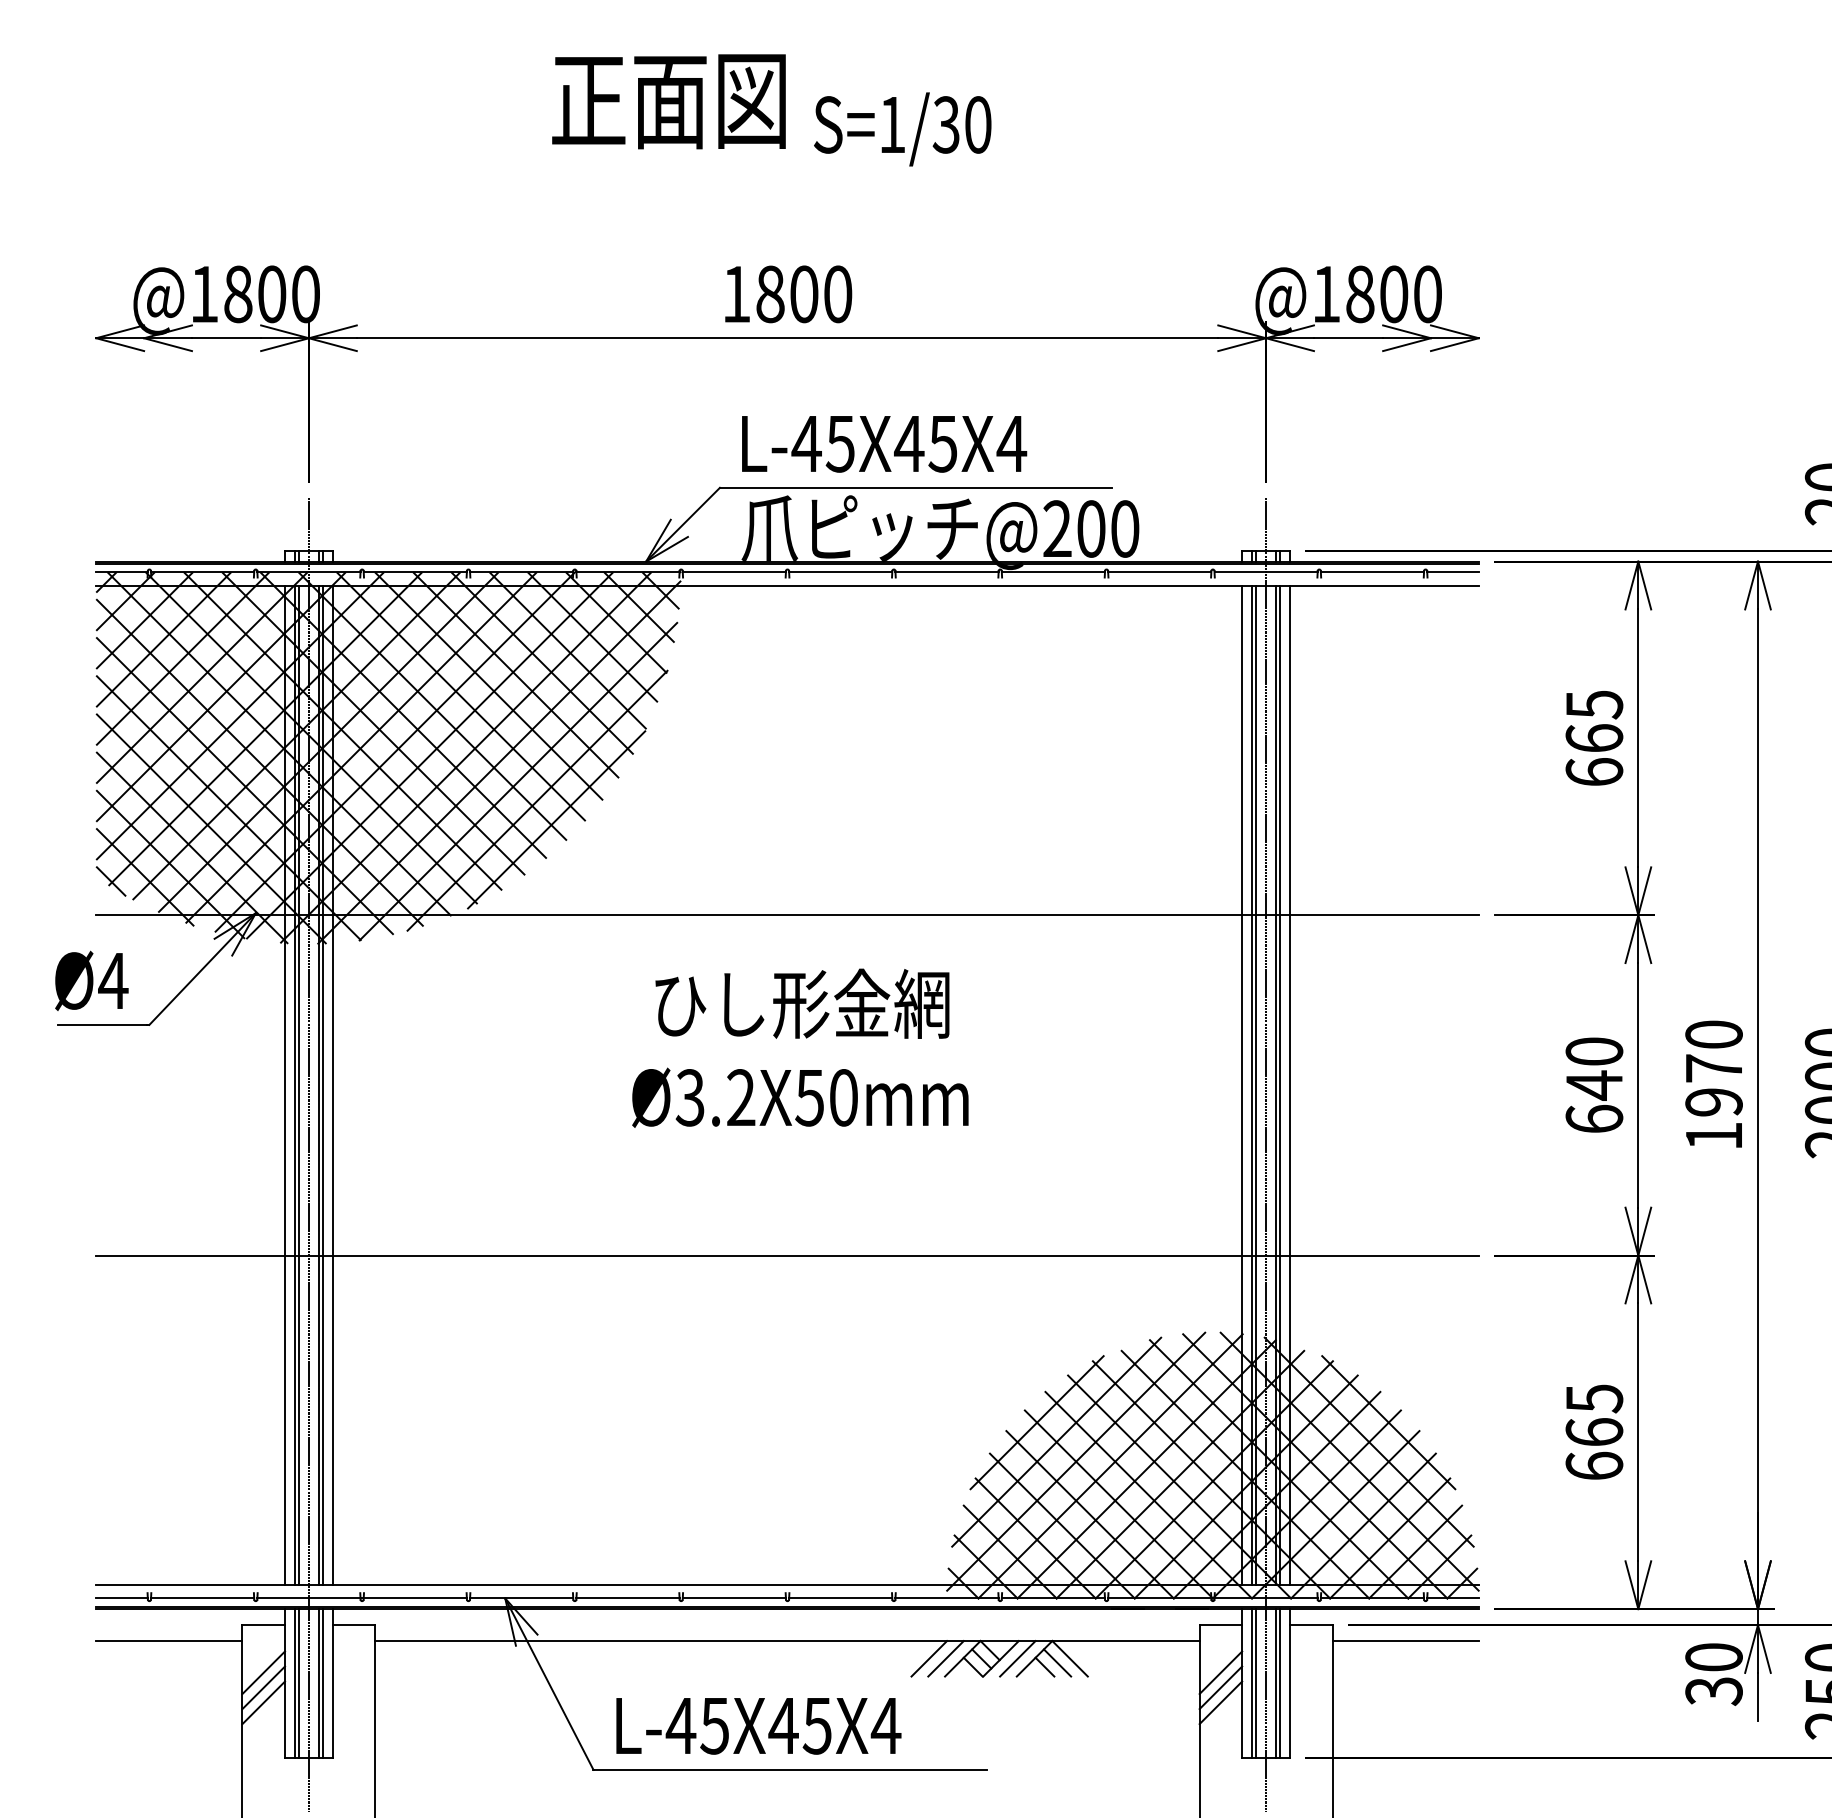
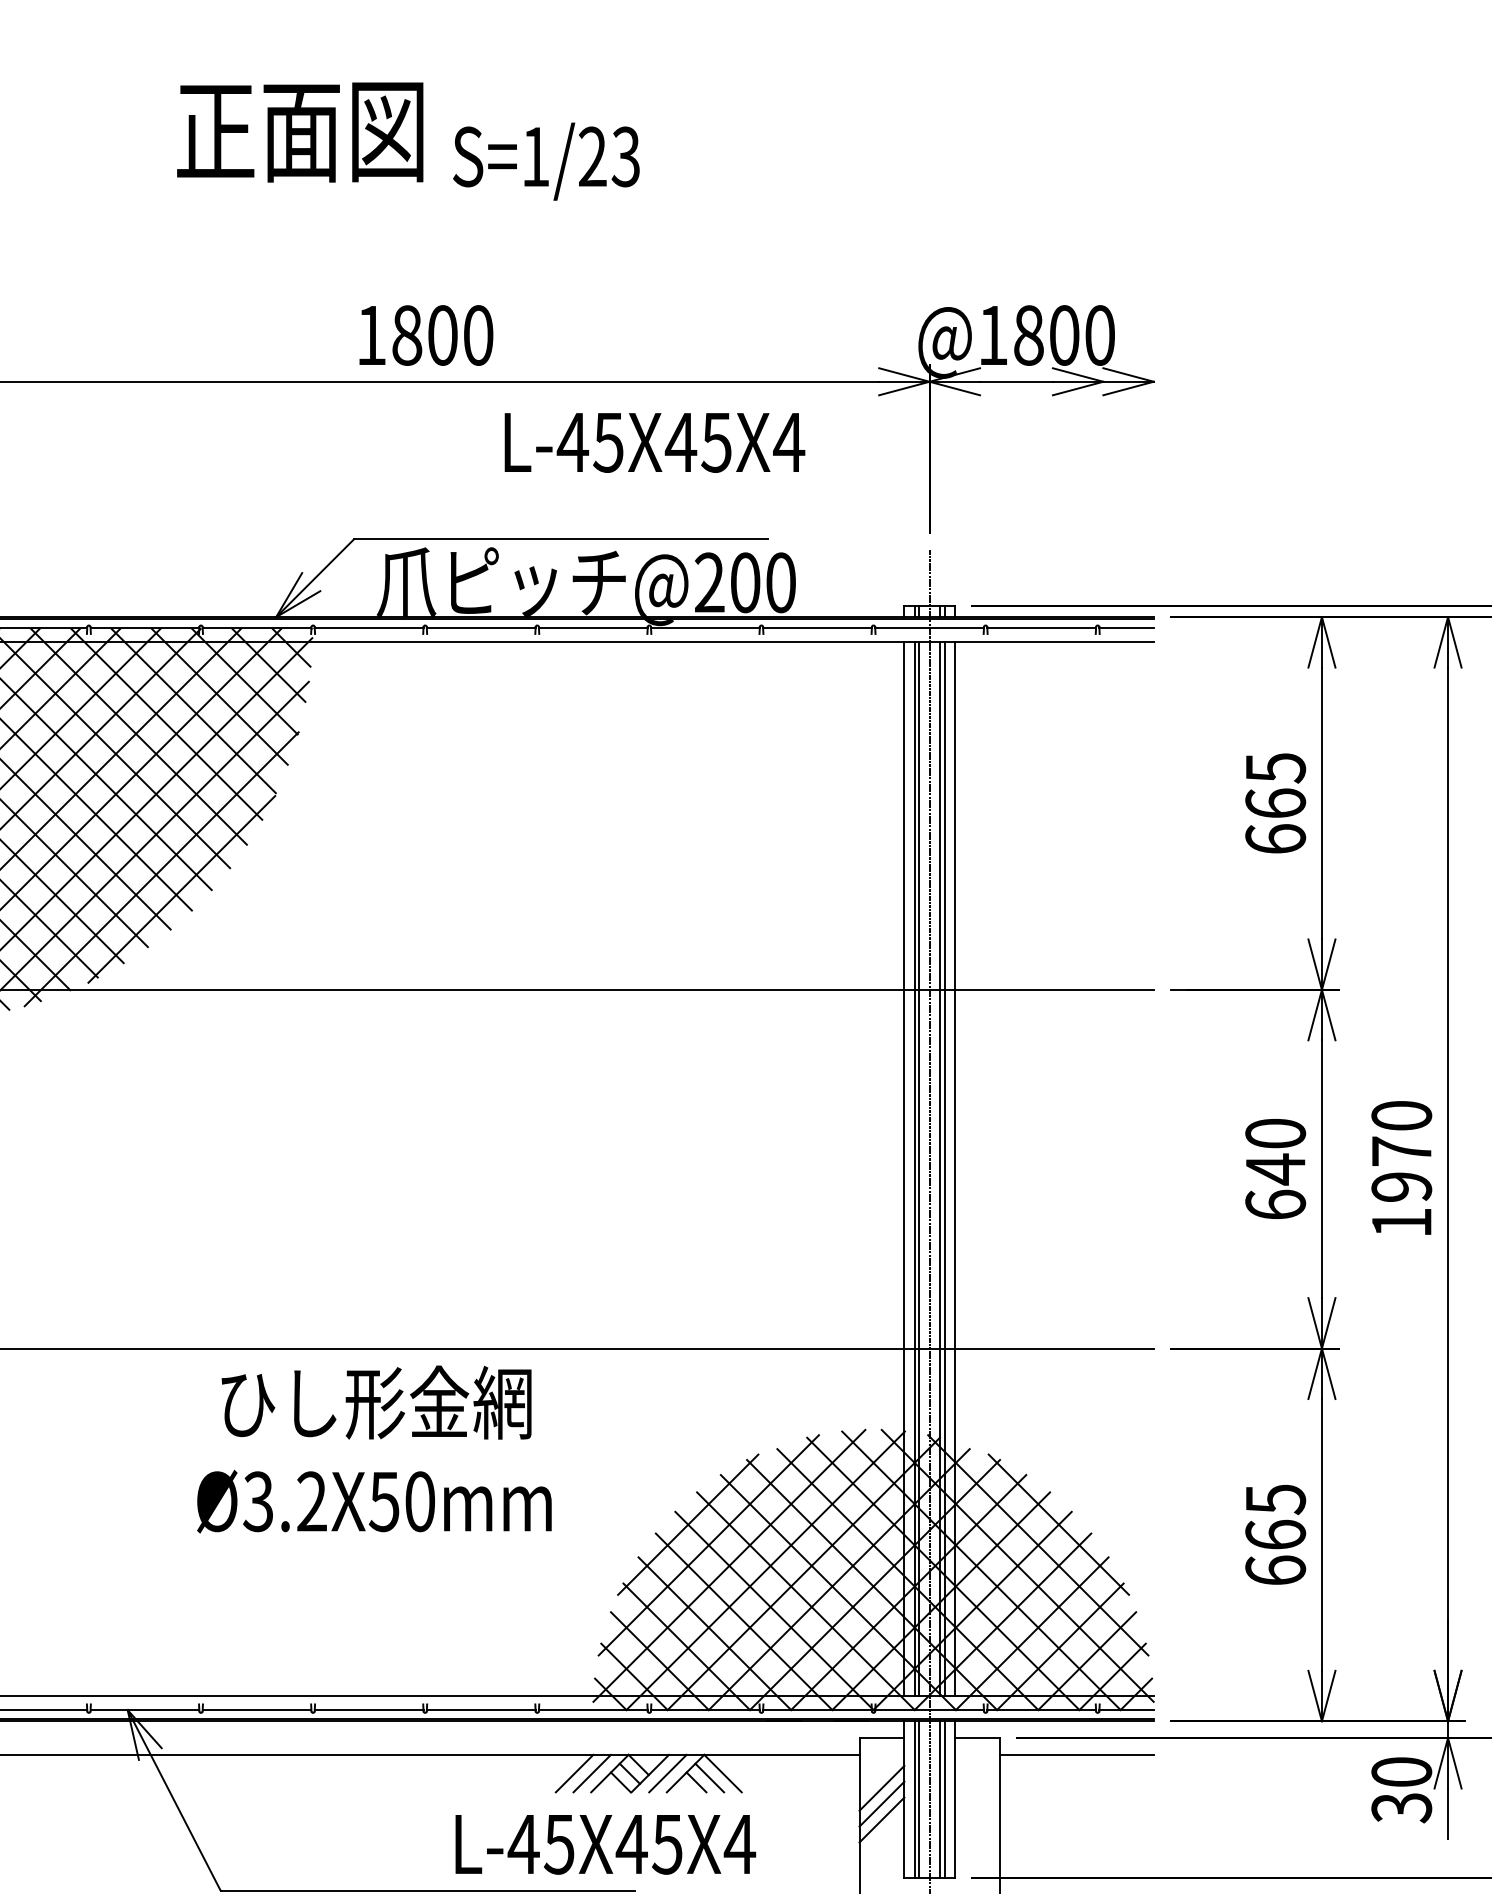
text: (961, 124) -> (608, 156), S=1/30 -> S=1/23
text: (884, 444) -> (654, 443), moved
text: (800, 1047) -> (374, 1448), moved
text: (758, 1726) -> (605, 1844), moved

